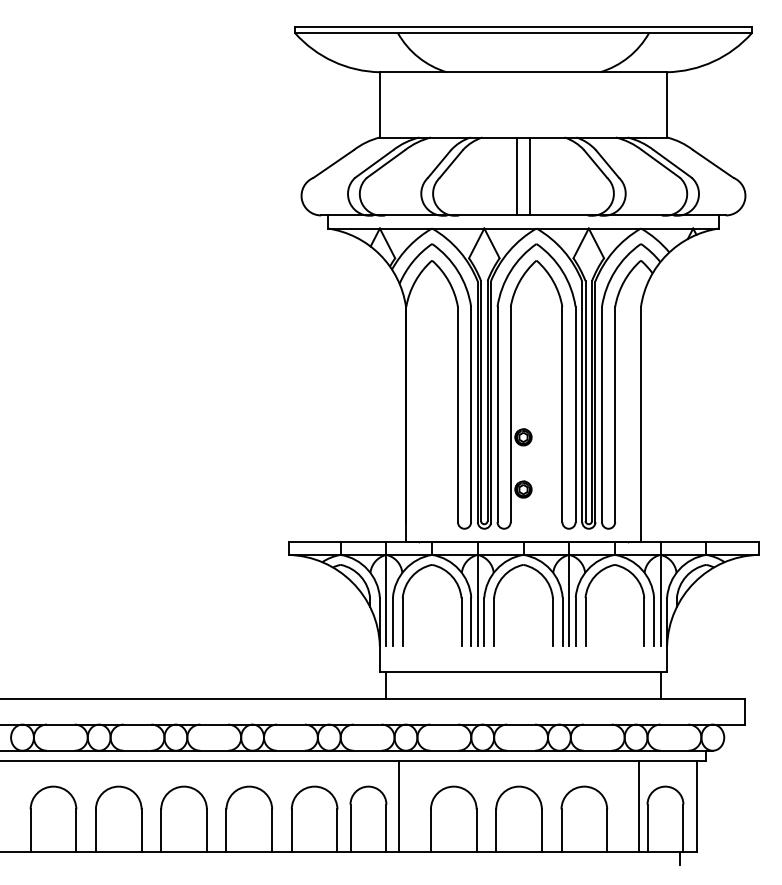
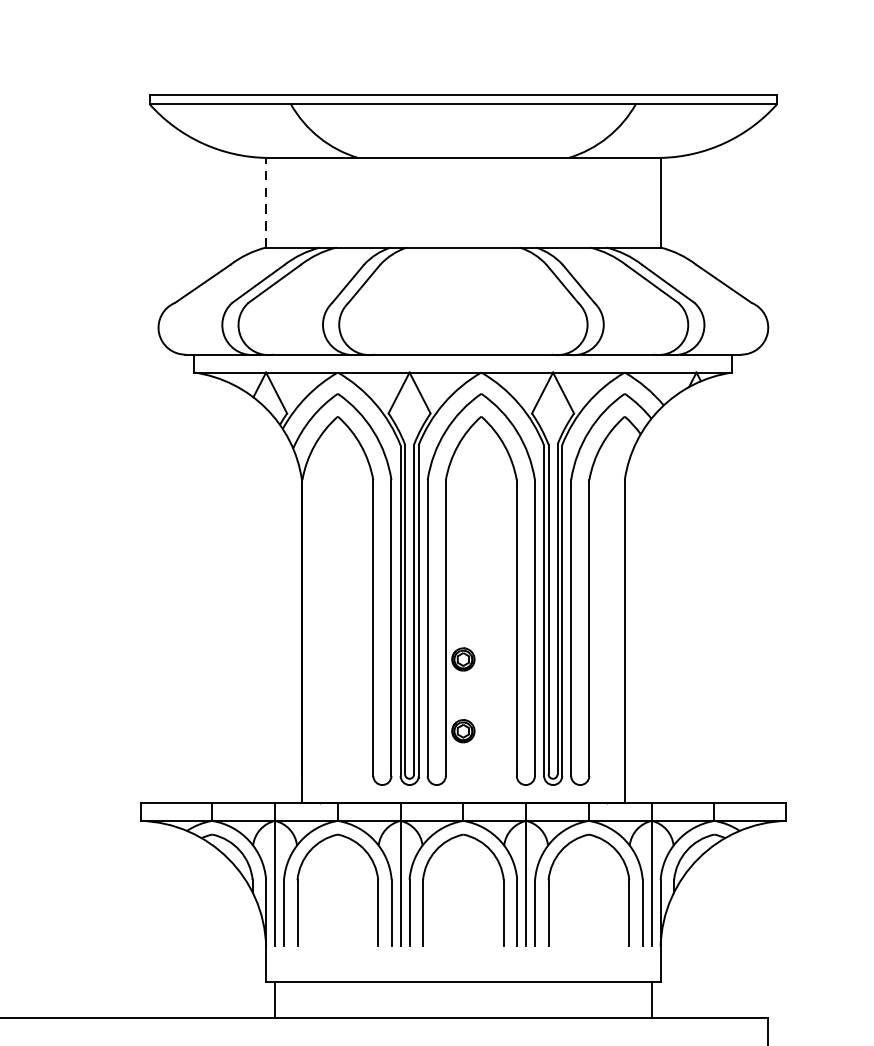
line: (379, 104) -> (265, 202), solid -> dashed
line: (516, 176) -> (453, 301), removed
line: (530, 176) -> (473, 301), removed

